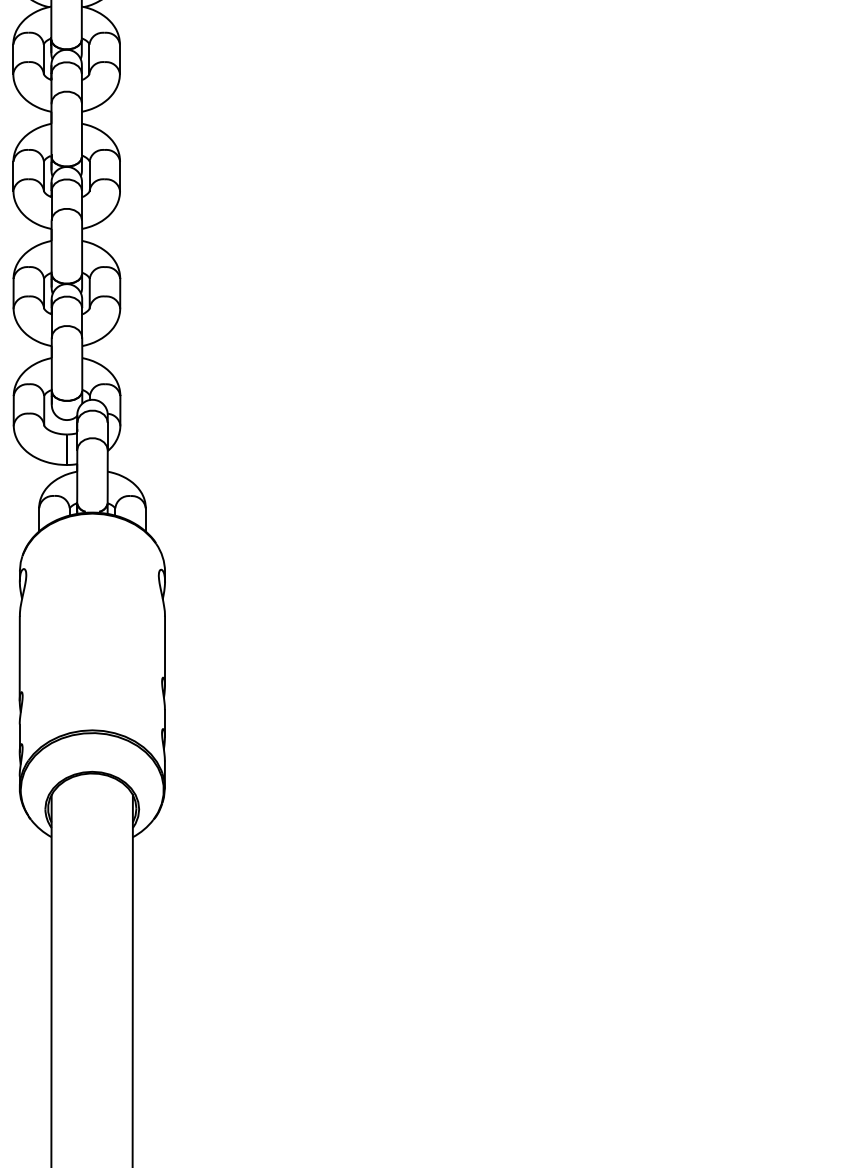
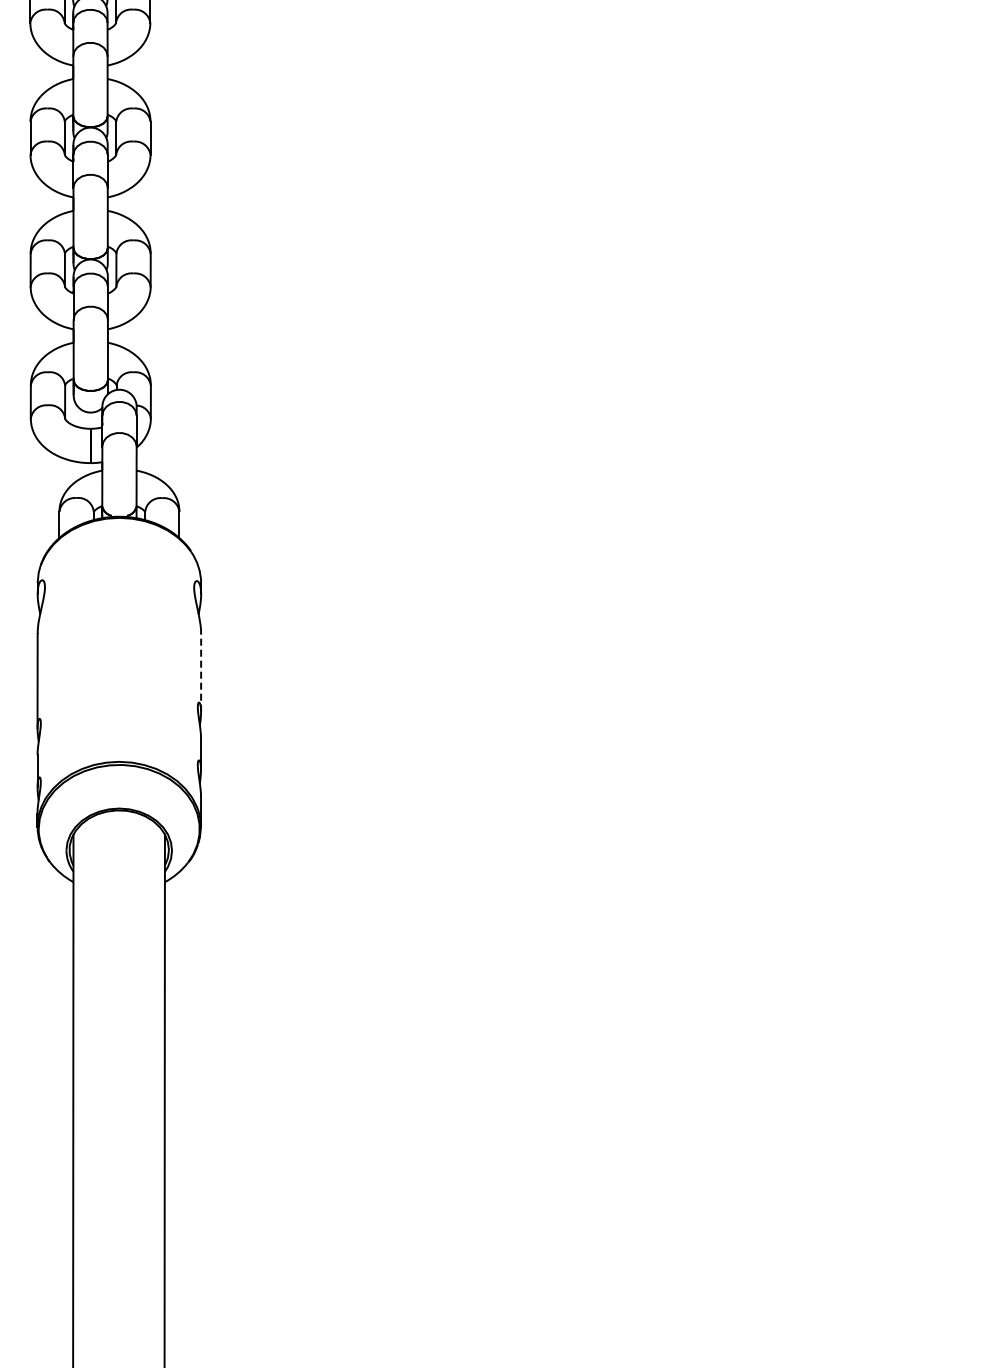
line: (165, 650) -> (201, 672), solid -> dashed

